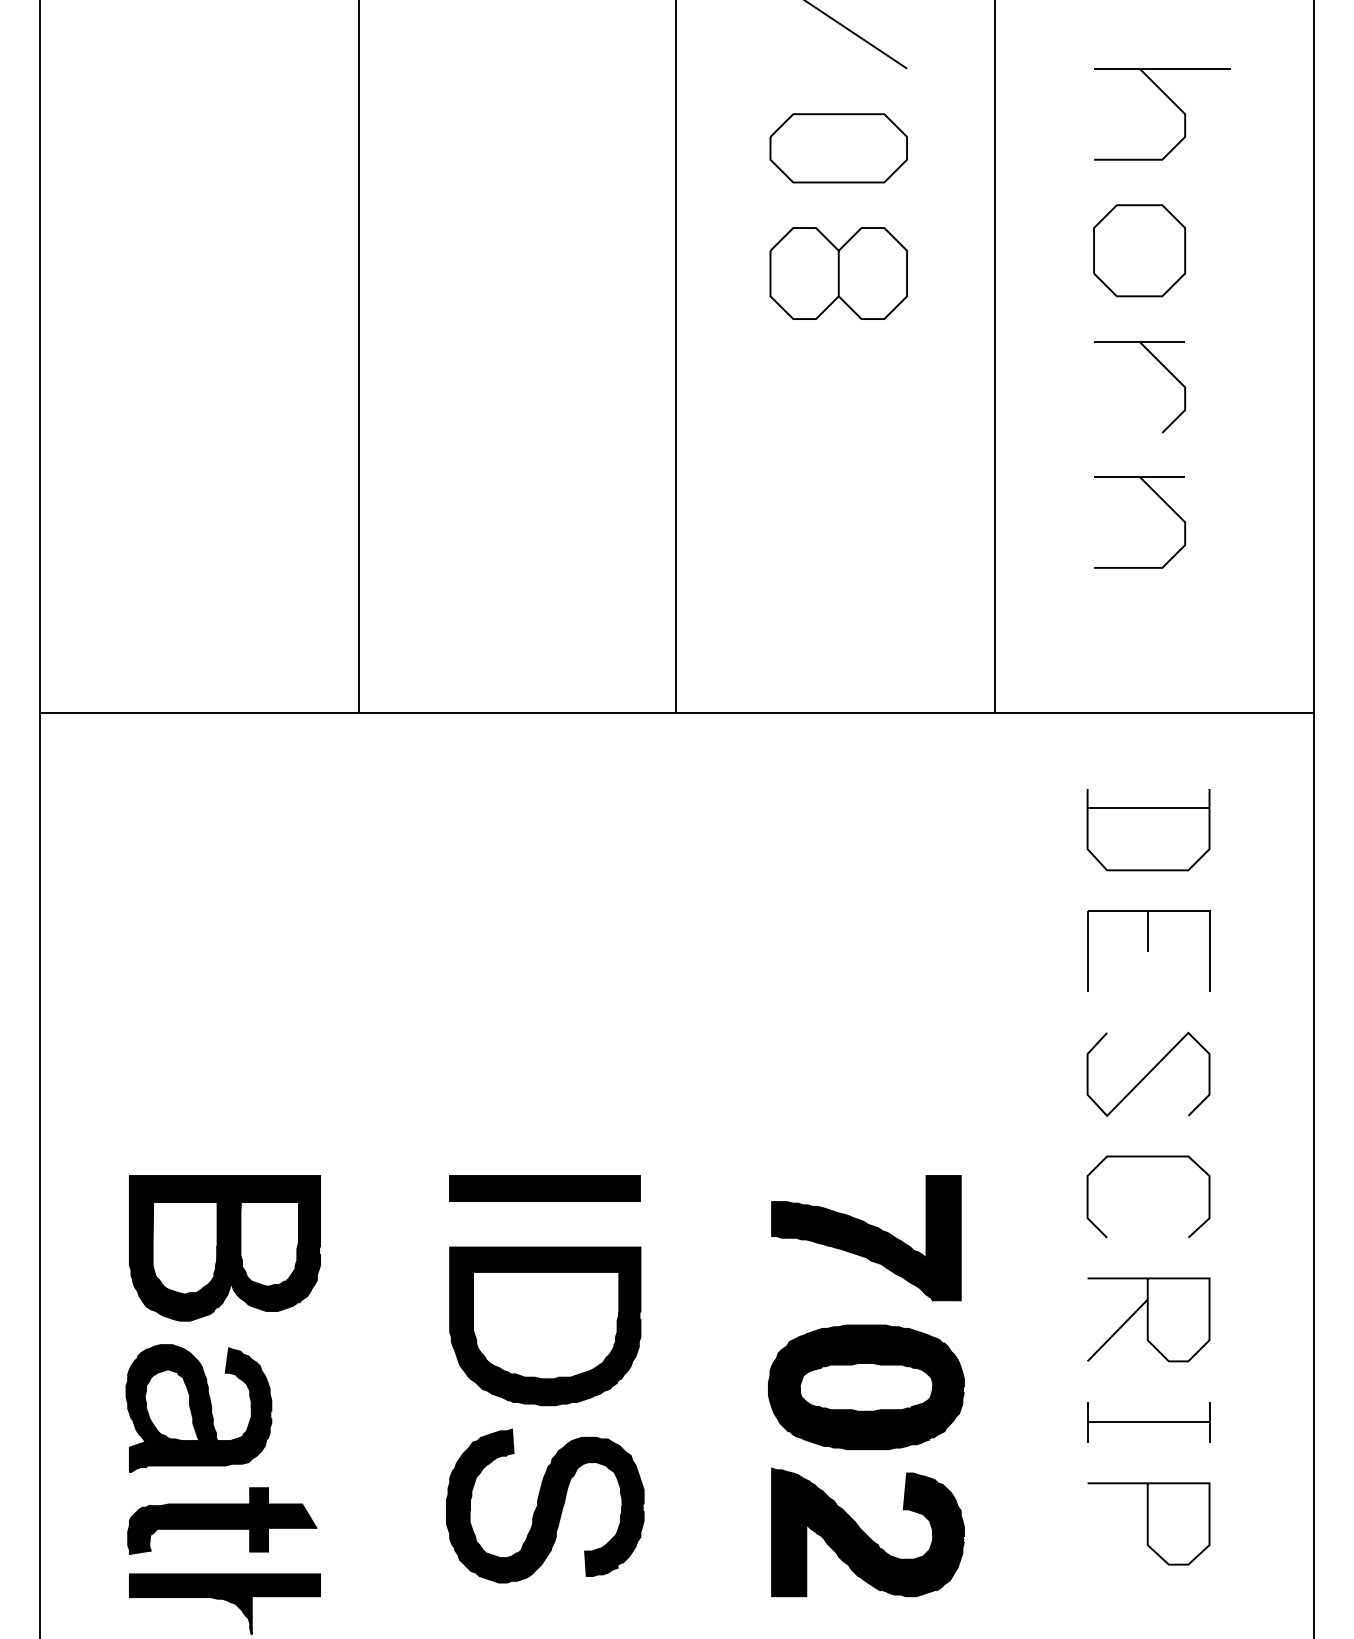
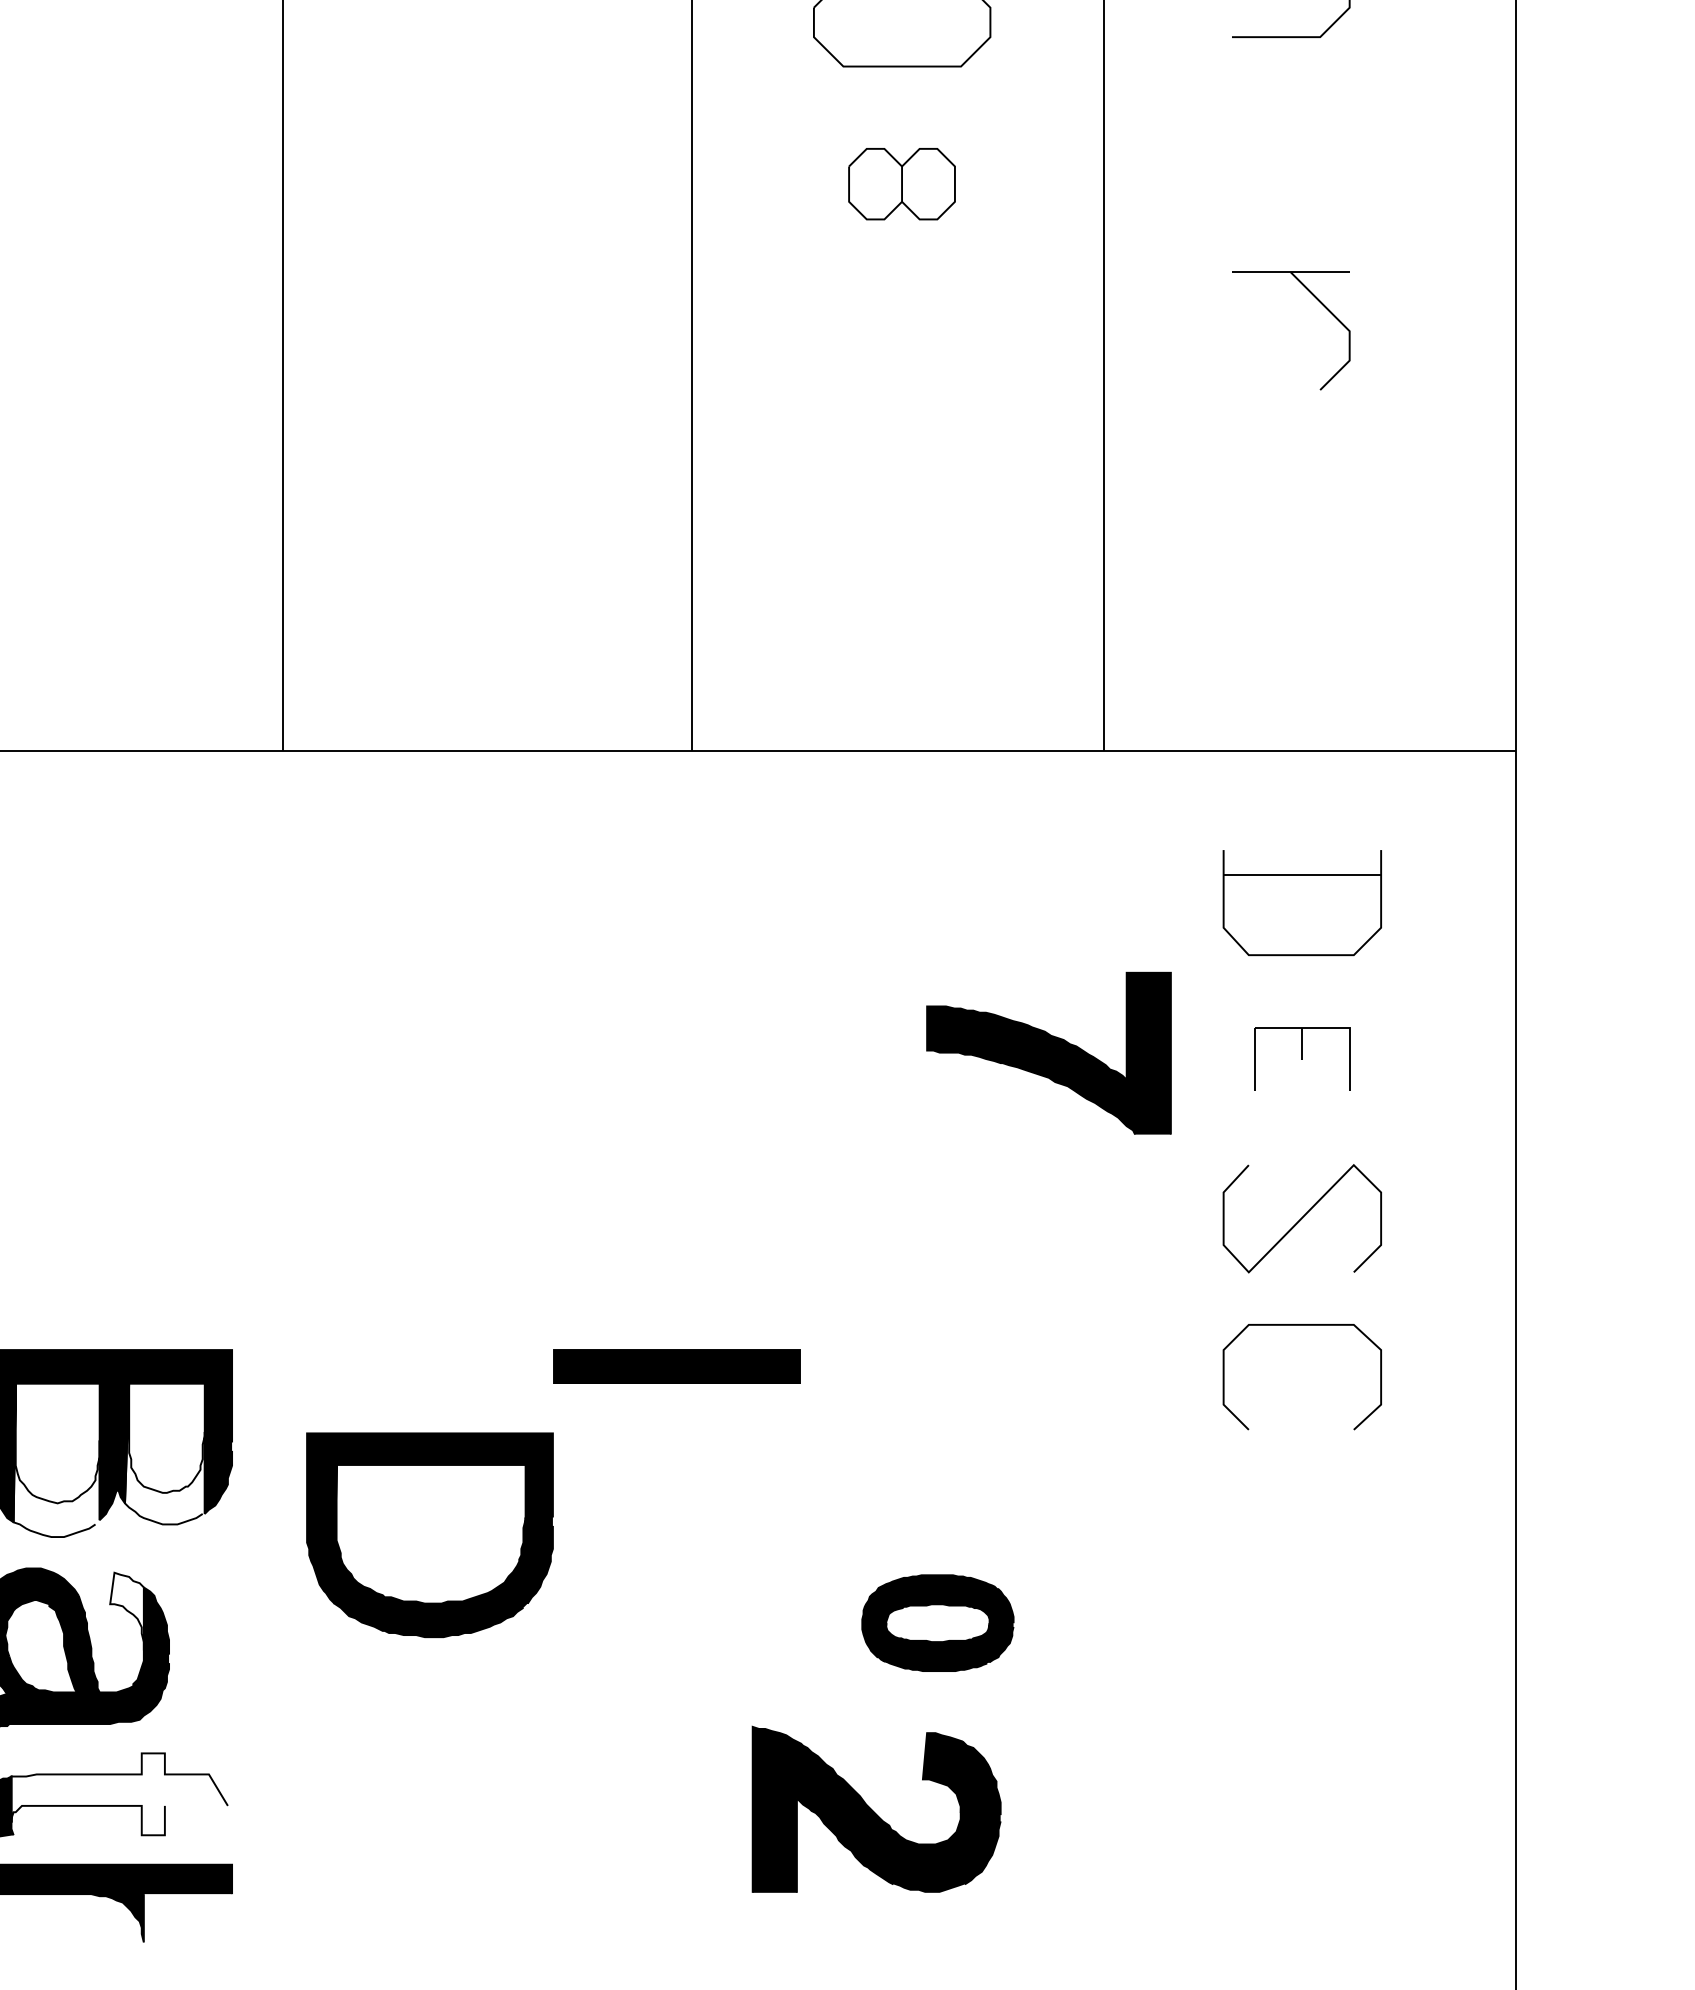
part: (1139, 250) -> (1290, 154), removed
part: (838, 273) -> (901, 184), size x0.6
part: (1161, 500) -> (1319, 477), removed
part: (1148, 950) -> (1302, 1058), size x0.6
part: (544, 1188) -> (675, 1366), moved
part: (866, 1238) -> (1049, 1053), moved
fill: (267, 1256) -> (164, 1454), removed
fill: (184, 1261) -> (56, 1460), removed
part: (1148, 1319) -> (1302, 1535), removed
part: (545, 1326) -> (430, 1535), moved
fill: (238, 1378) -> (126, 1611), removed
part: (866, 1387) -> (937, 1623), size x0.6
part: (1148, 1422) -> (1302, 1668), removed
part: (545, 1505) -> (523, 1775), removed
fill: (232, 1519) -> (118, 1793), removed
curve: (1148, 1523) -> (1302, 1798), removed
part: (867, 1532) -> (875, 1809), moved

